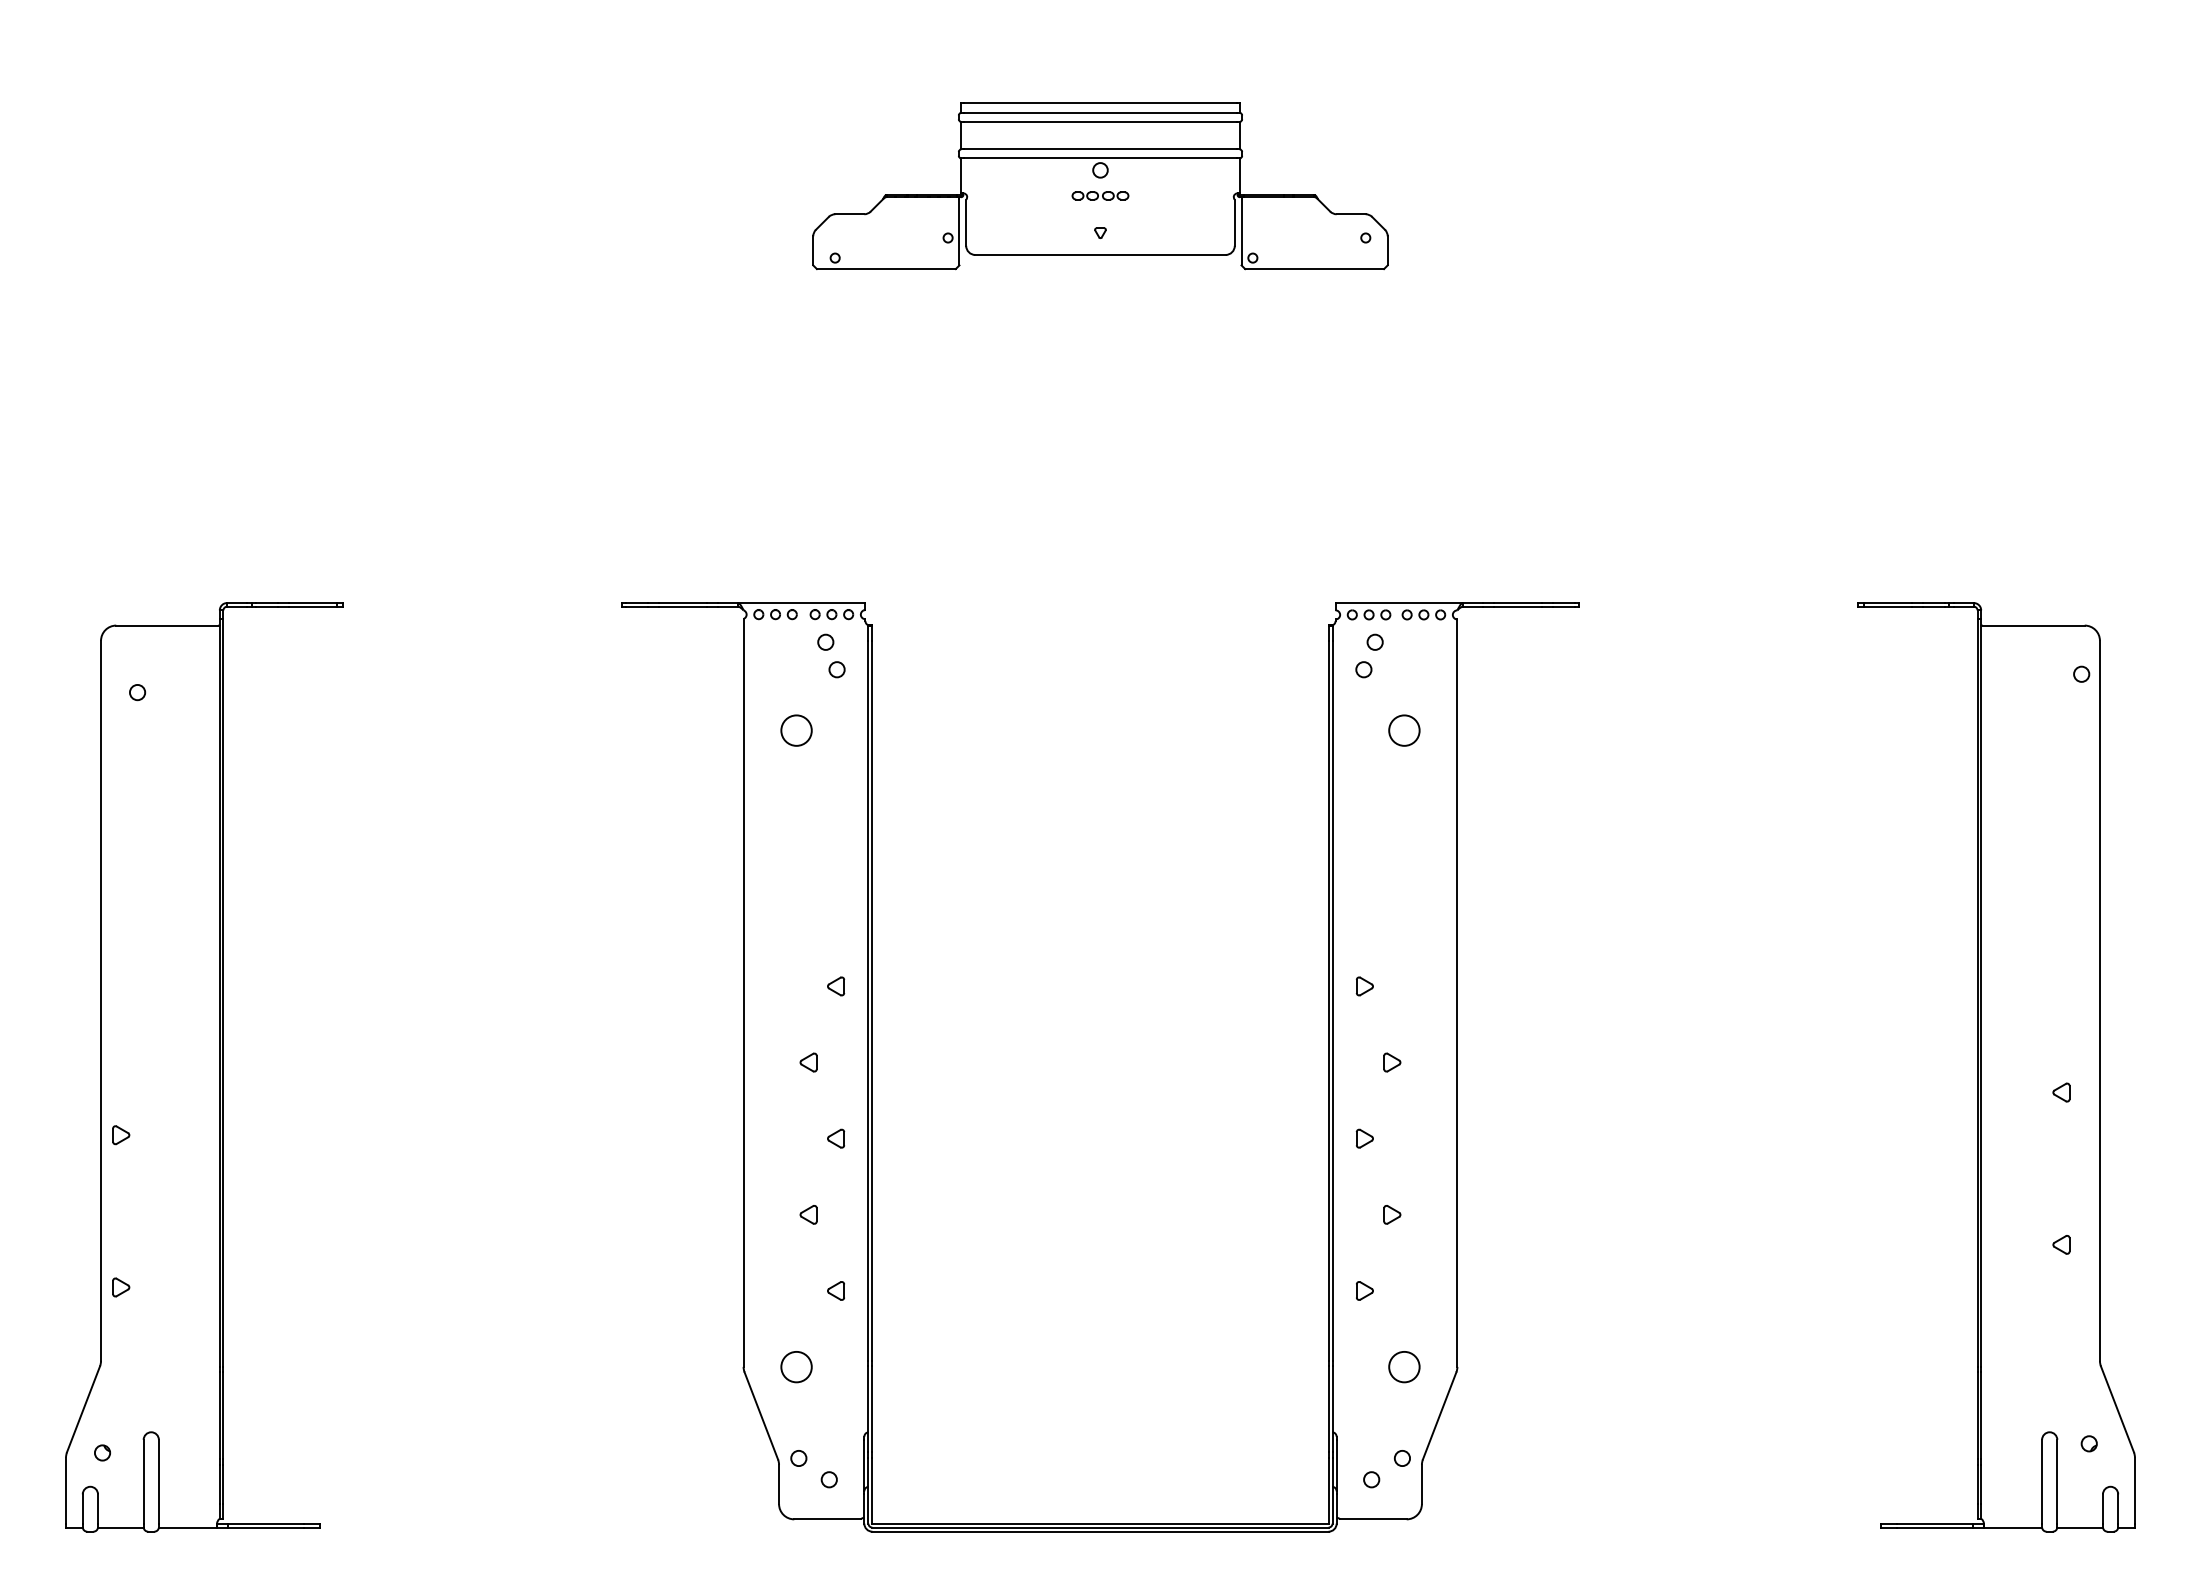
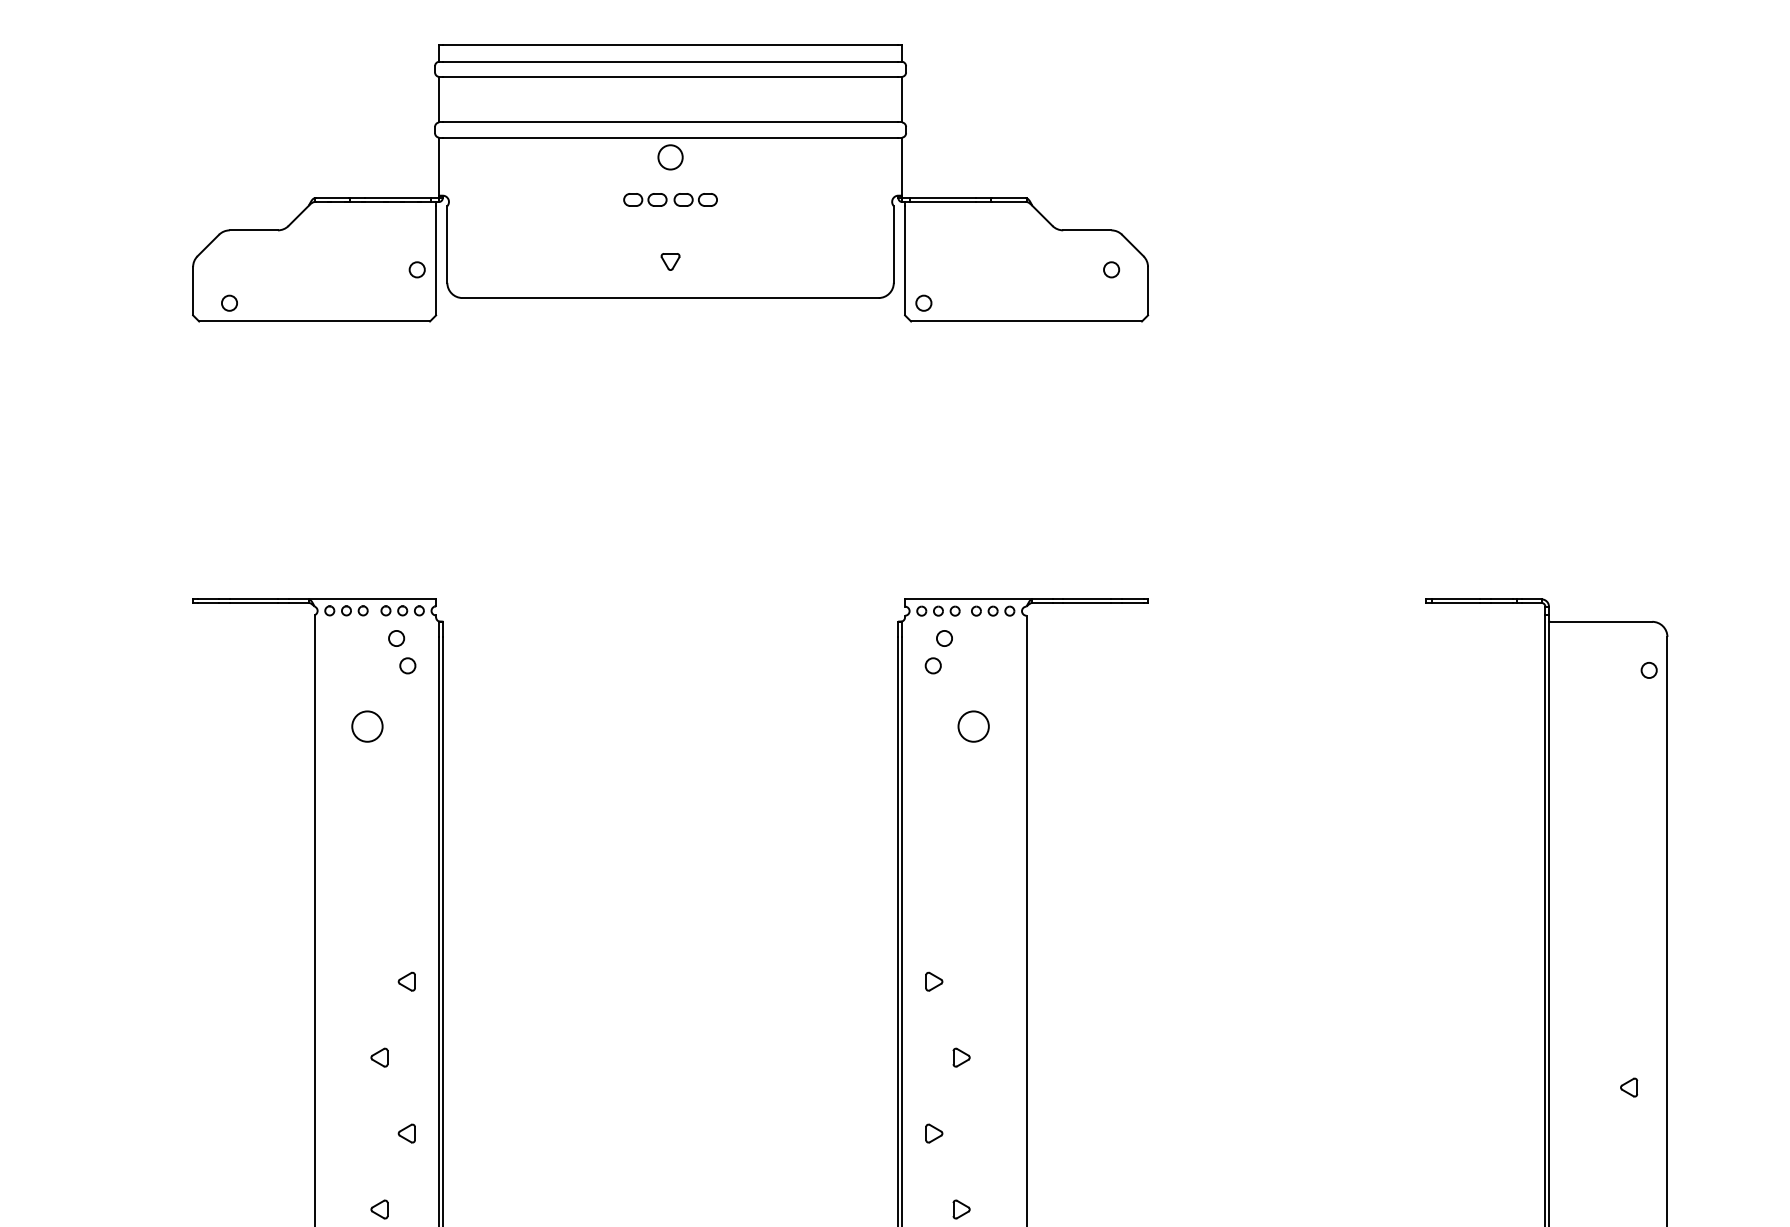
part: (1100, 185) -> (670, 182), size x1.67

